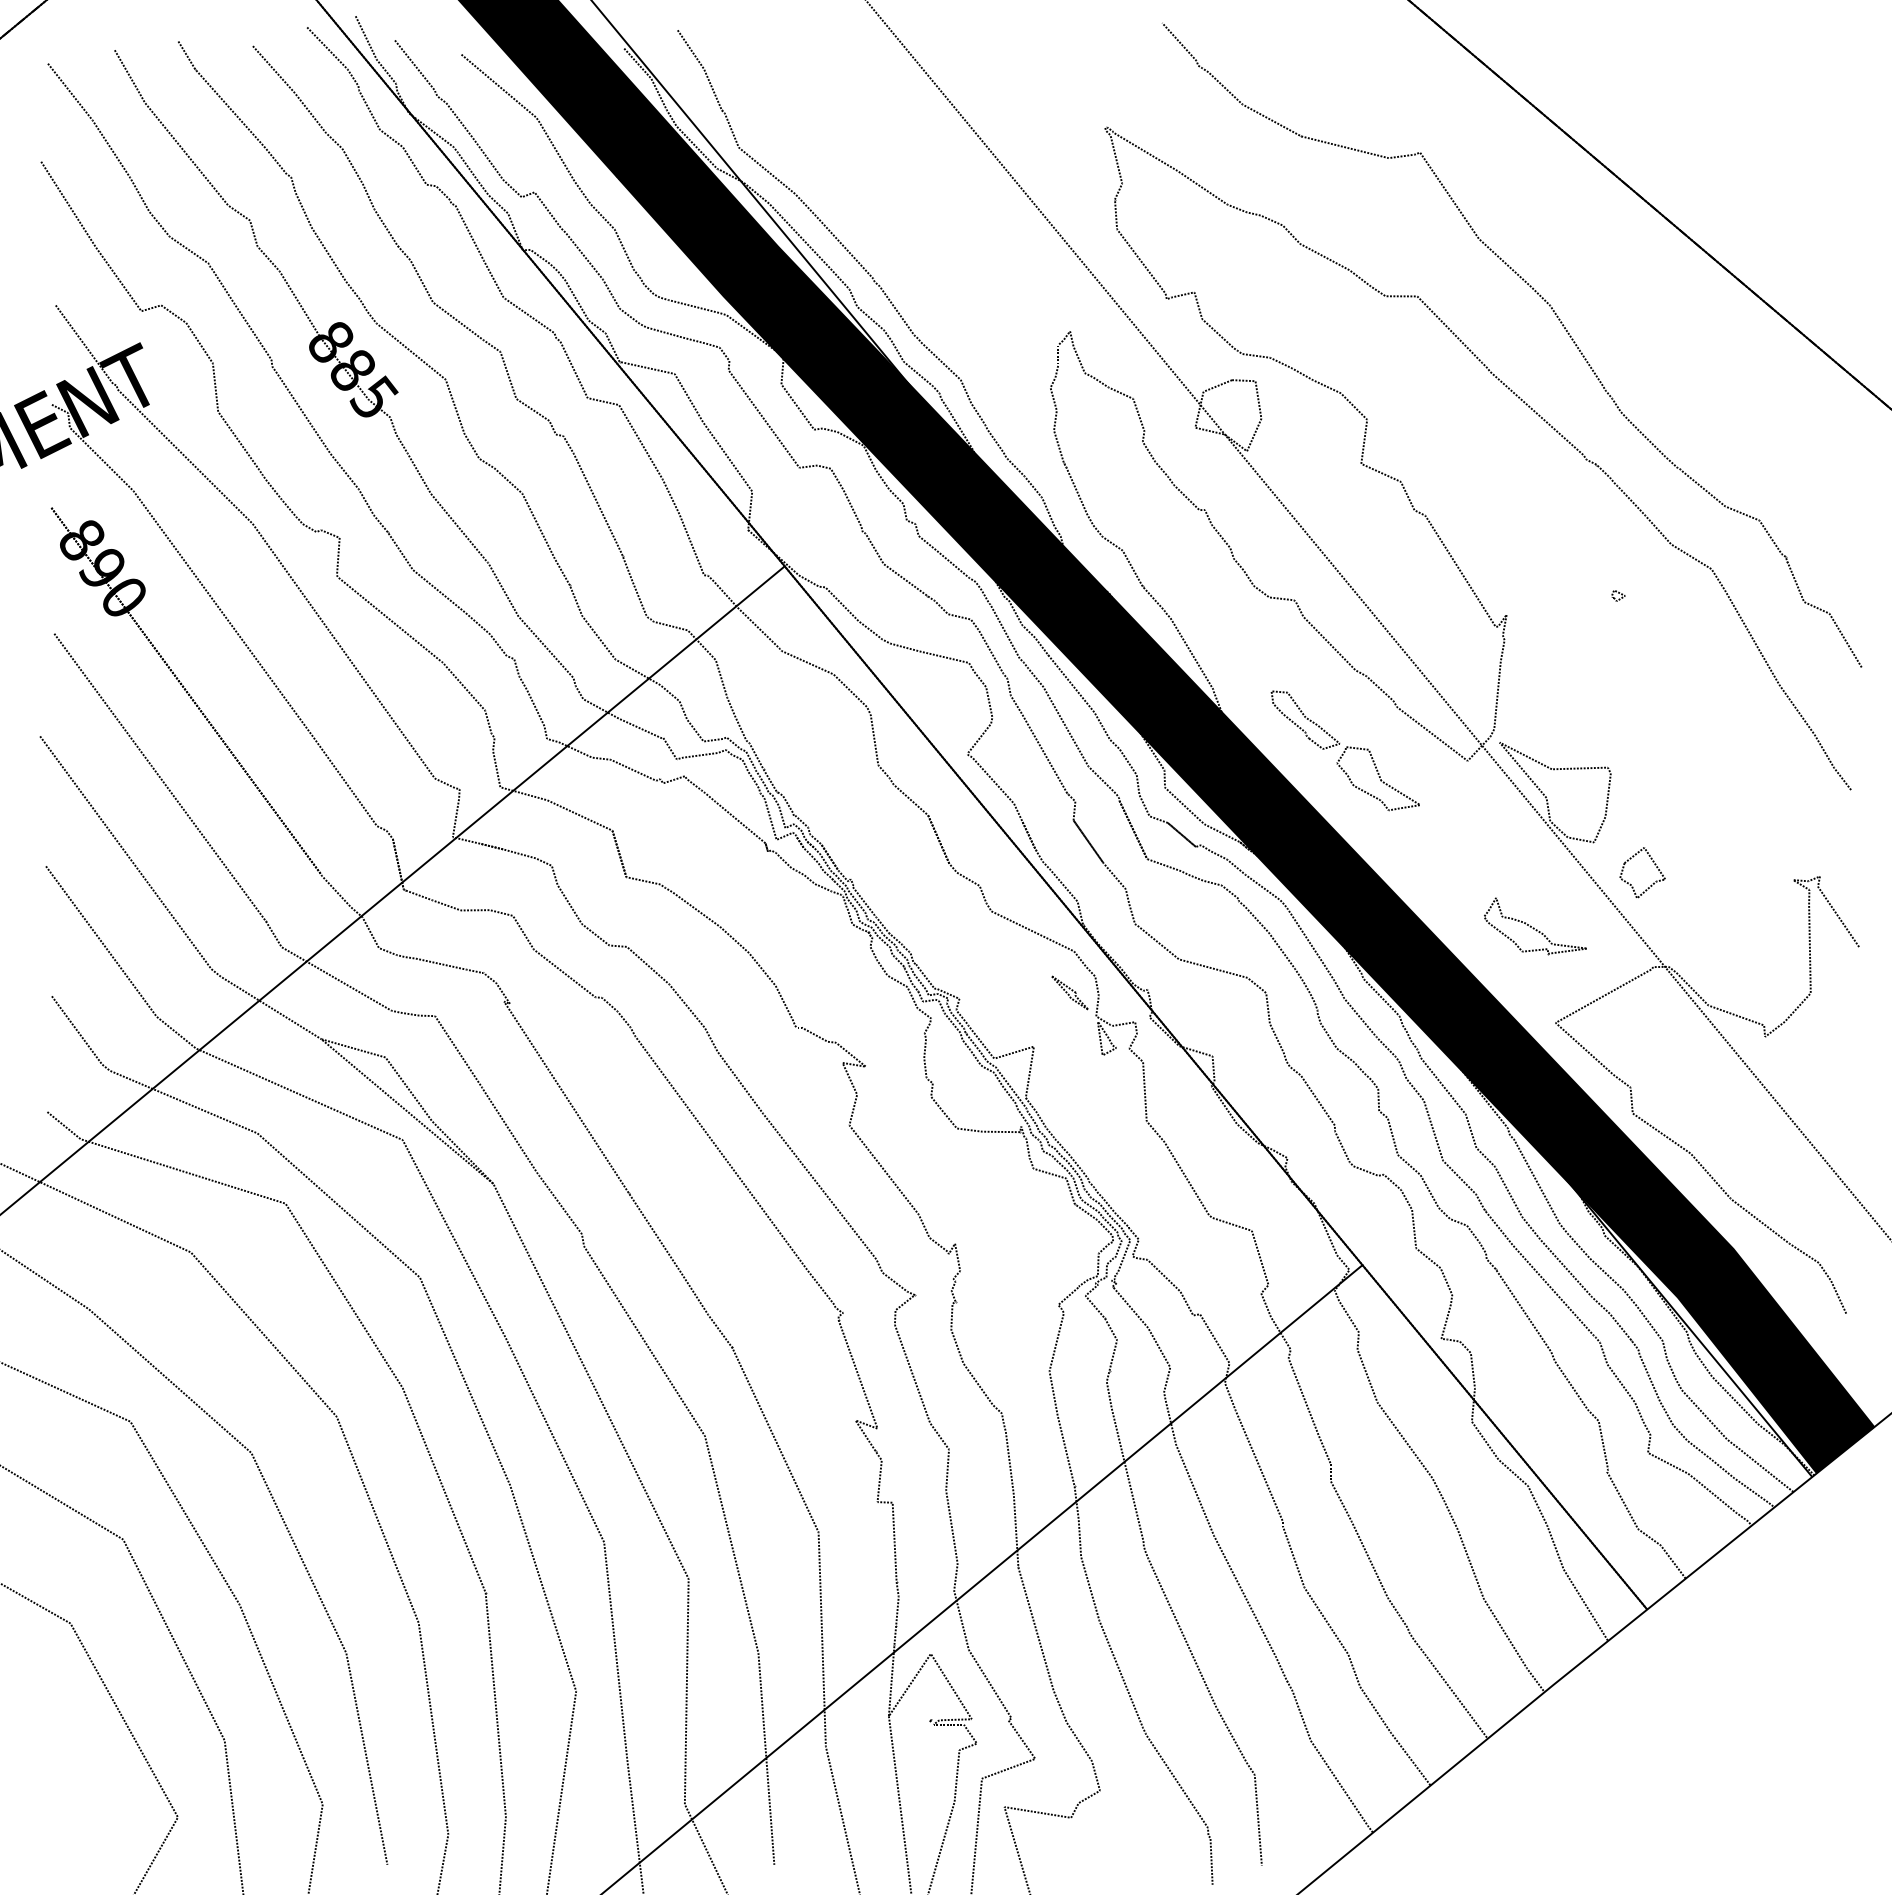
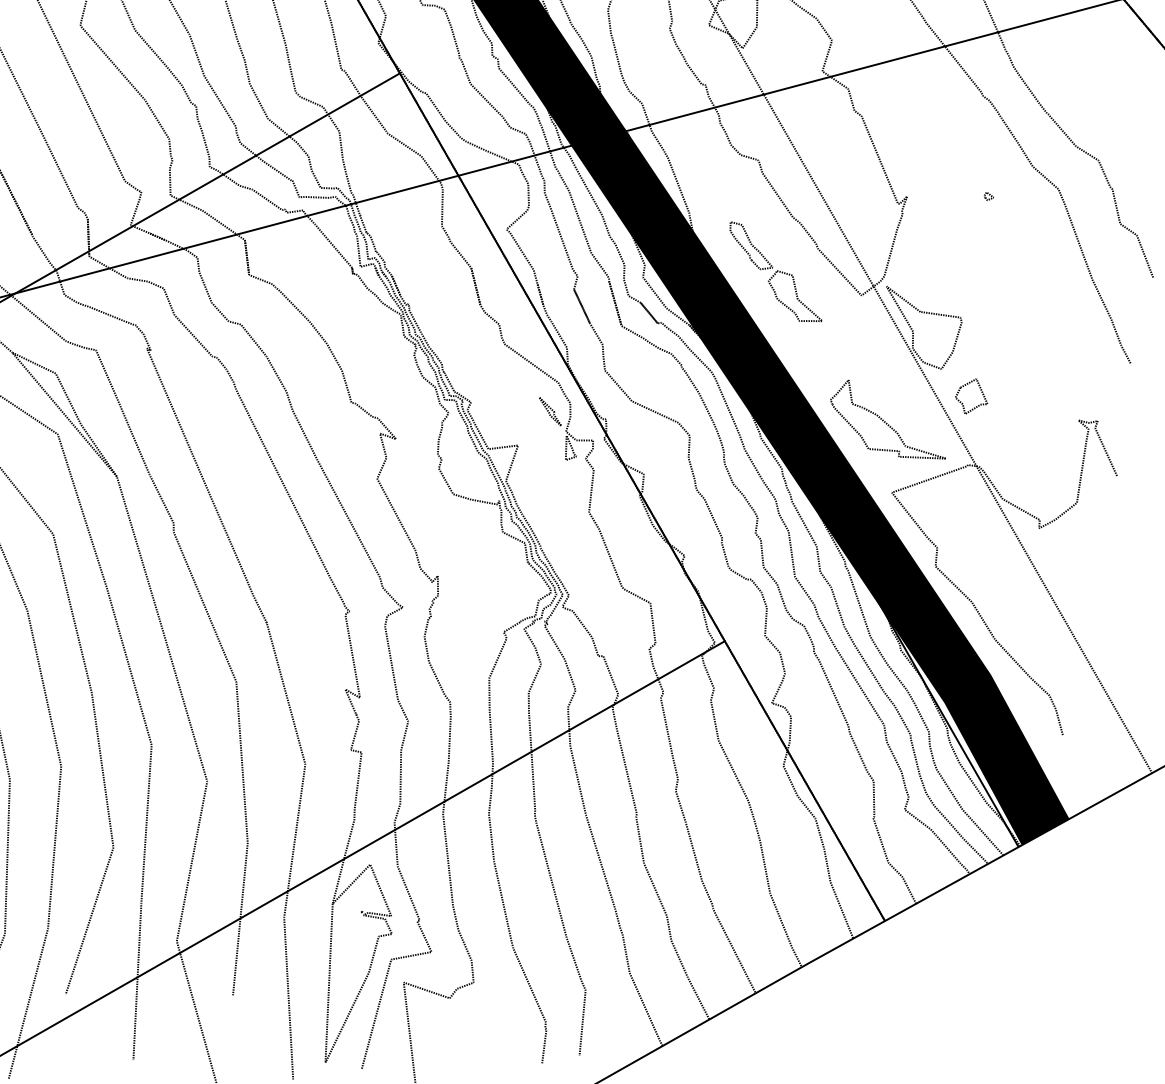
part: (1535, 925) -> (889, 420), size x1.67

